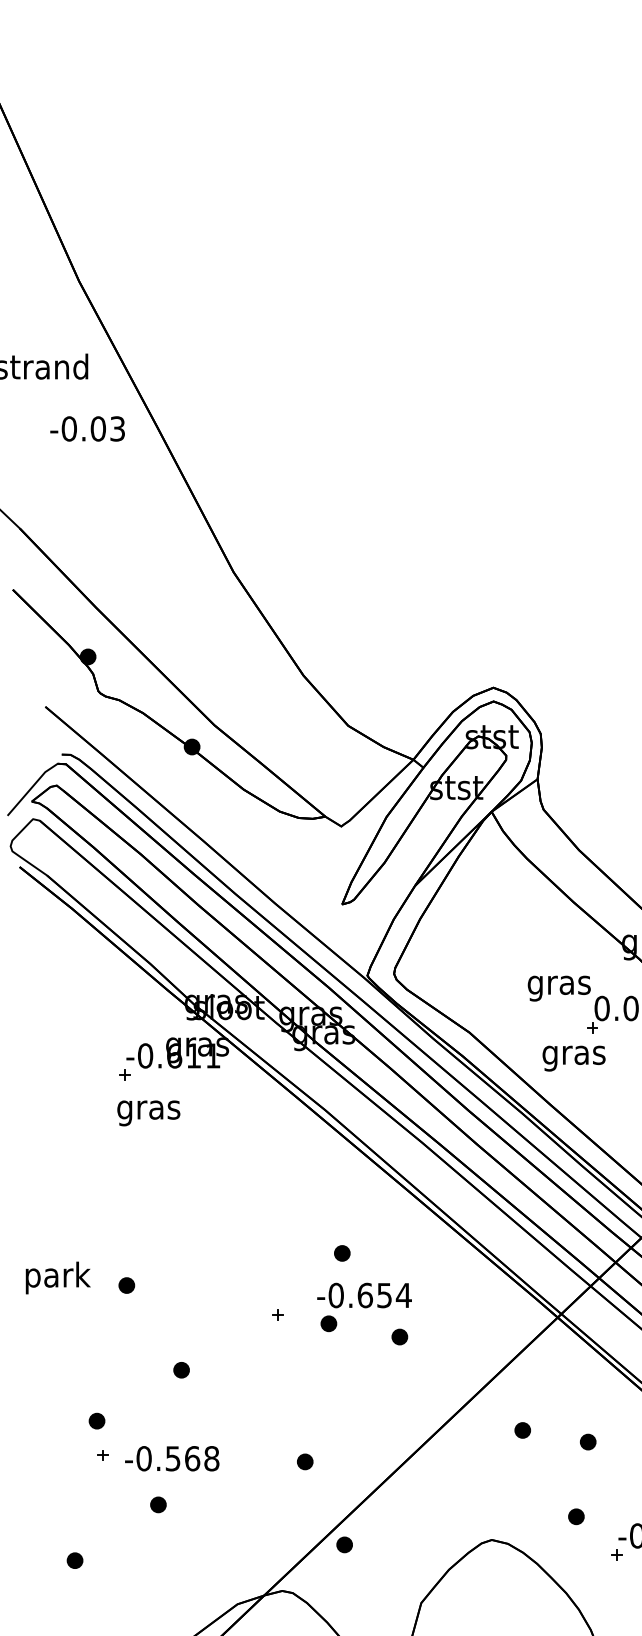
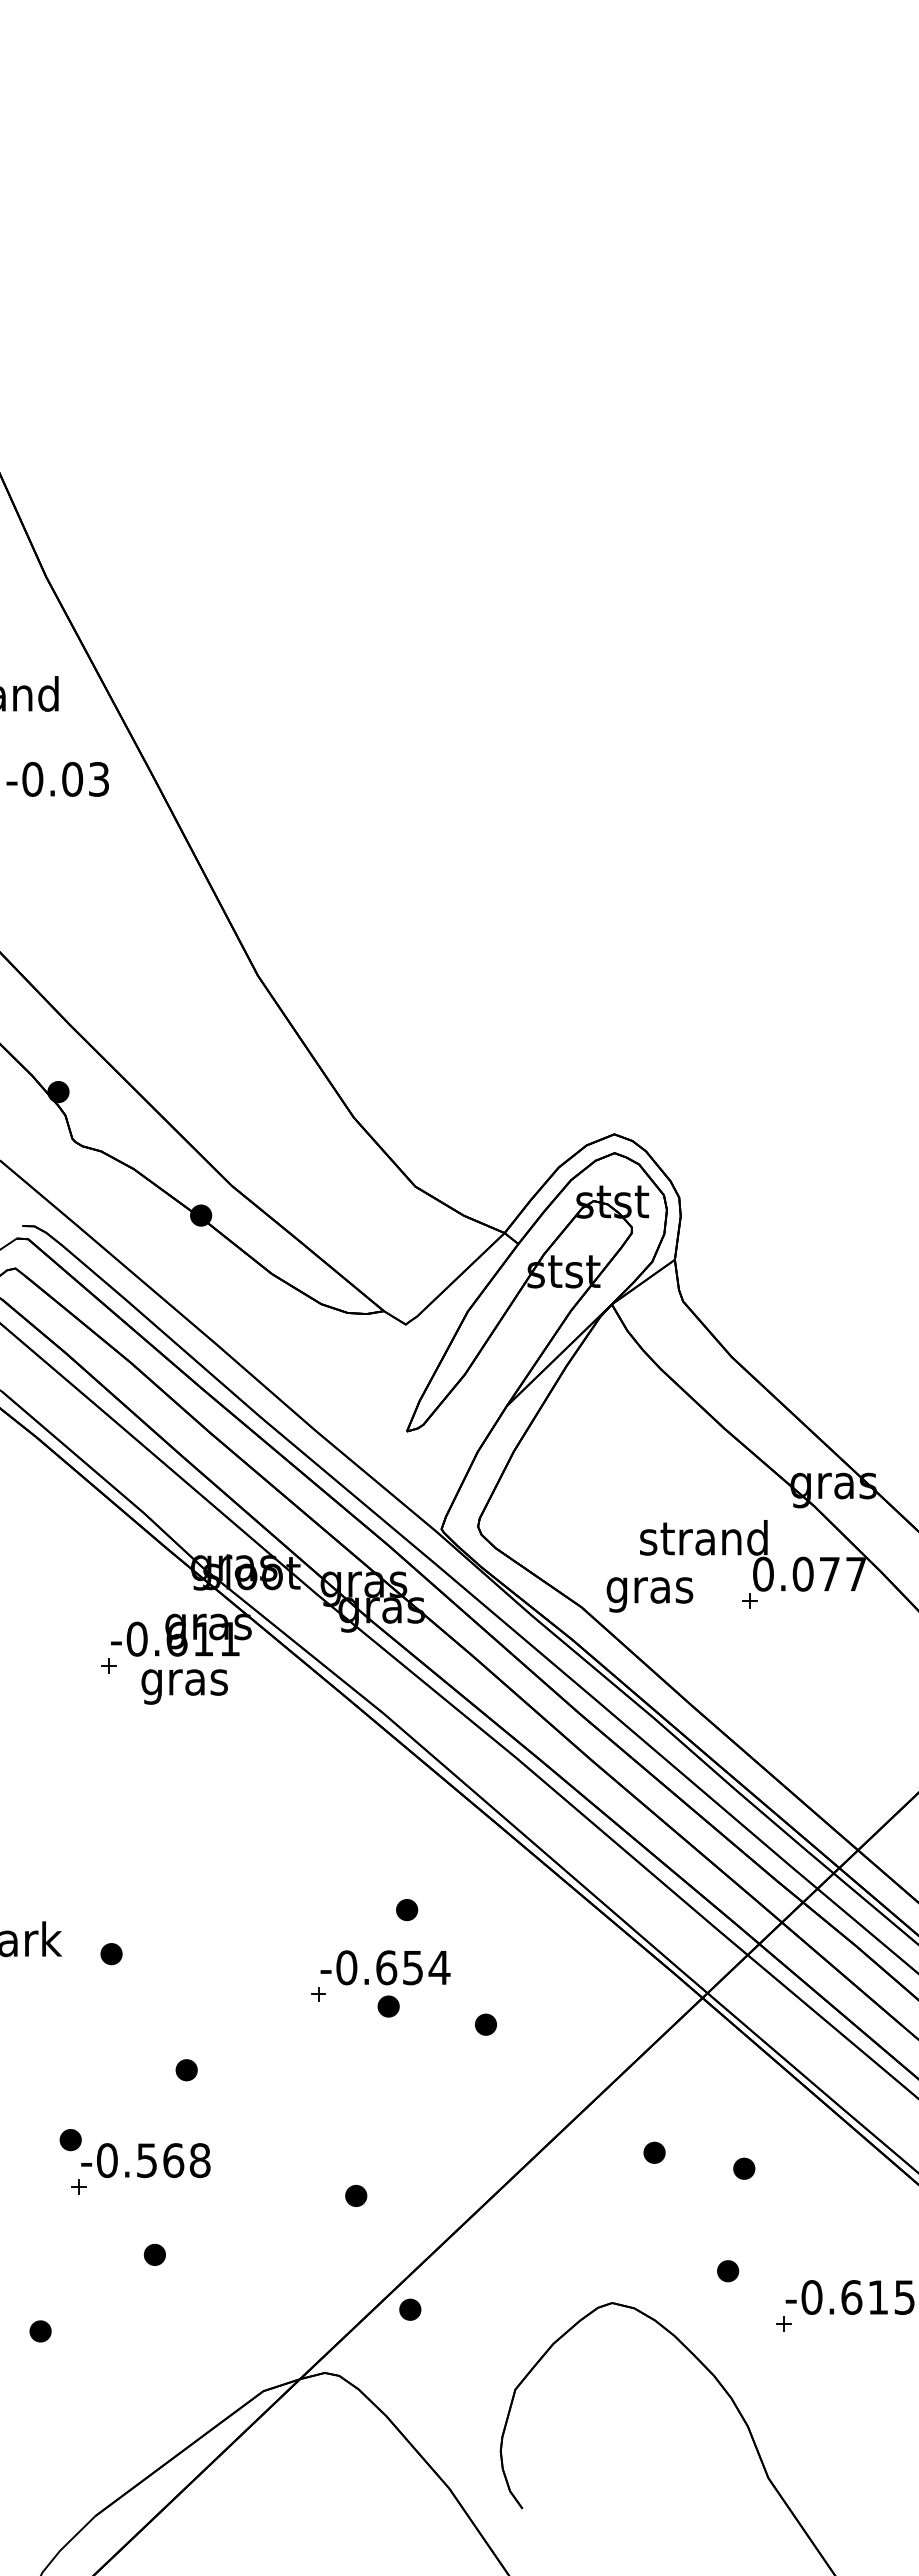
text: (558, 985) -> (703, 1542), gras -> strand
text: (573, 1058) -> (649, 1594), moved
text: (148, 1113) -> (184, 1686), moved
text: (364, 1295) -> (385, 1967), moved
text: (171, 1458) -> (145, 2160), moved

